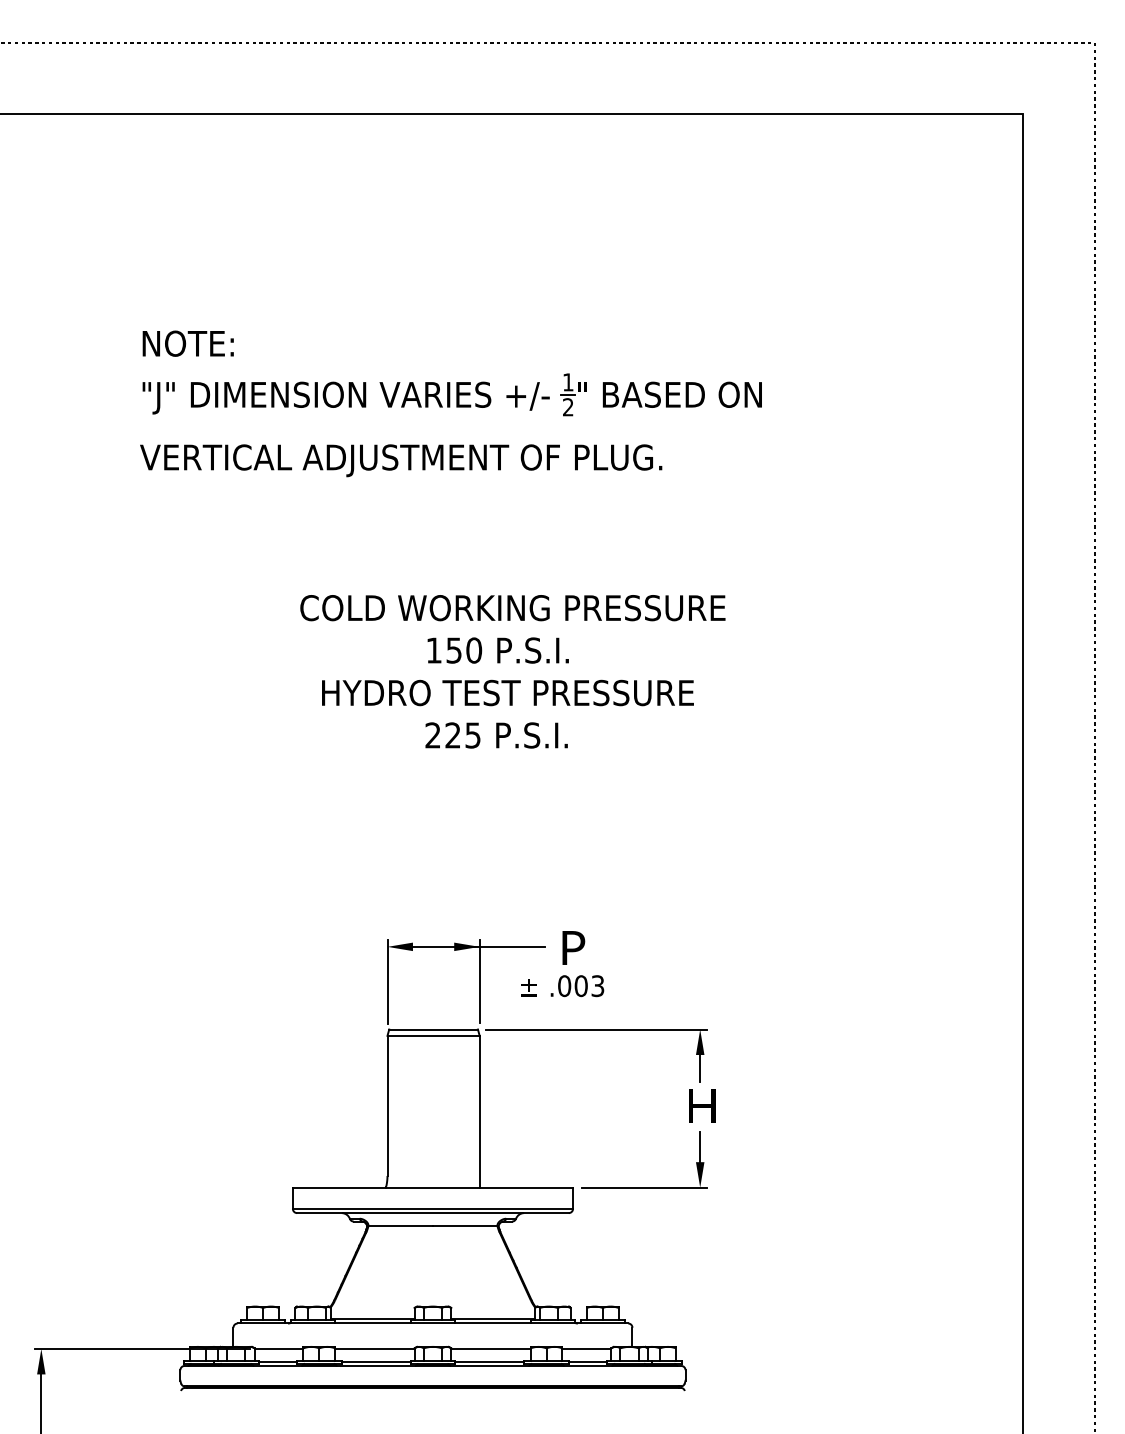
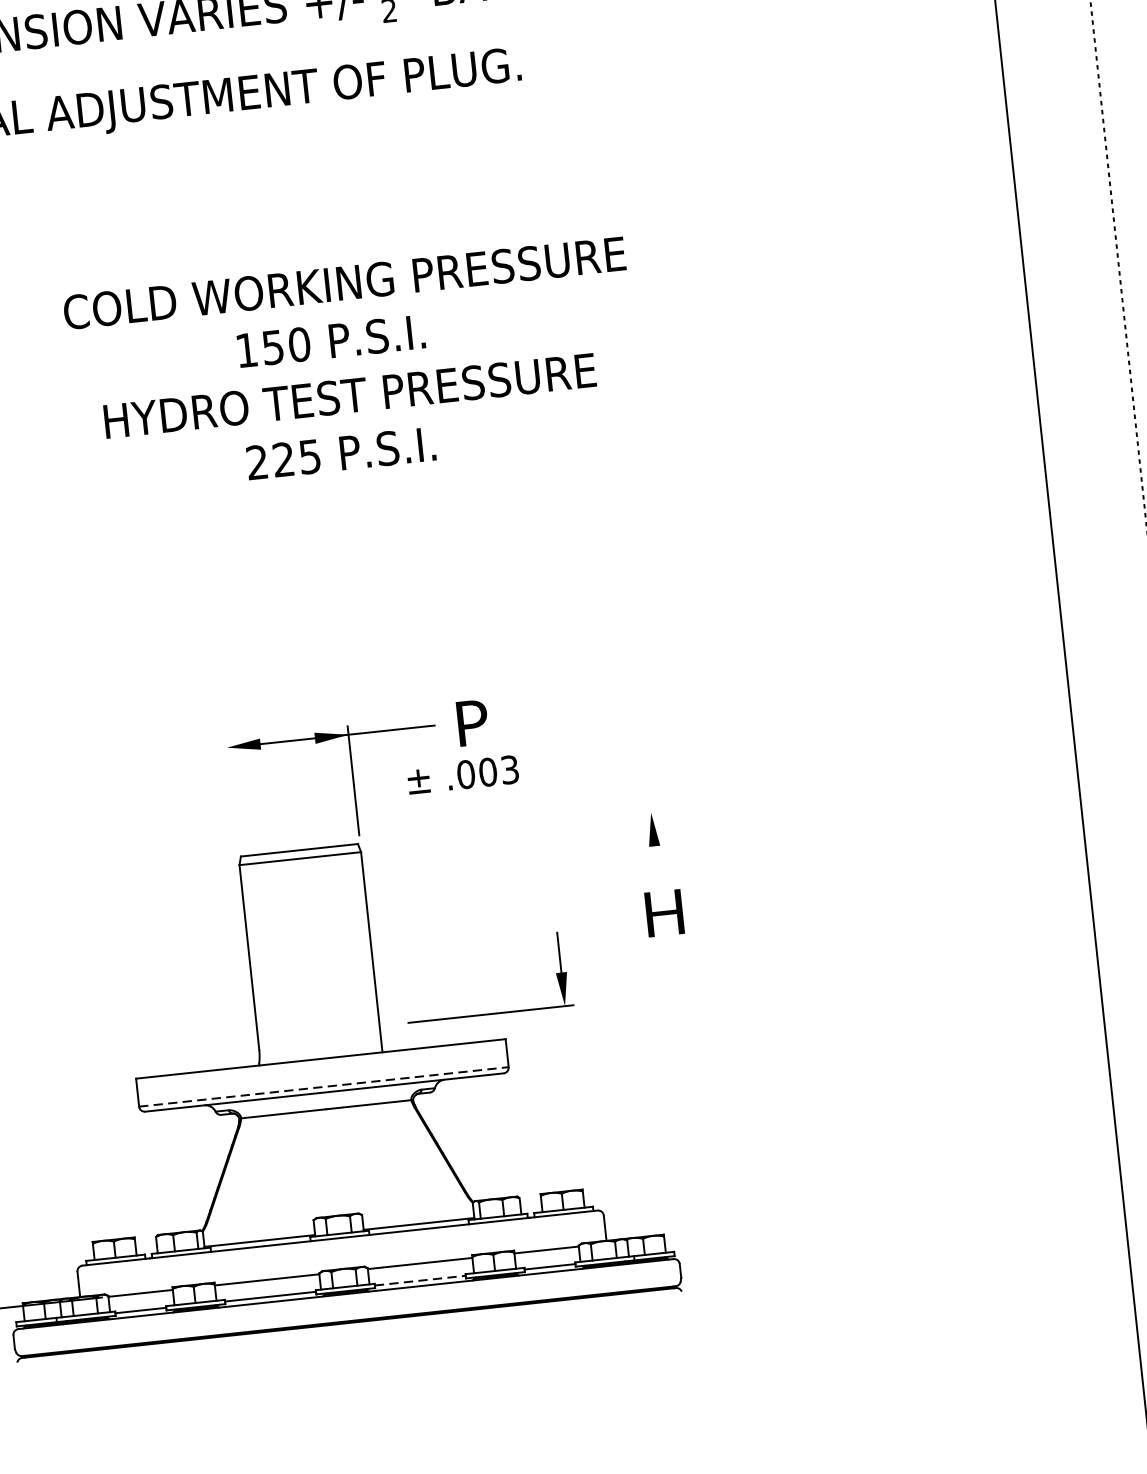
line: (387, 981) -> (231, 793), removed
line: (596, 1029) -> (514, 827), removed
line: (700, 1068) -> (656, 864), removed
part: (644, 1187) -> (491, 1013), moved
line: (433, 1208) -> (324, 1086), solid -> dashed
line: (489, 1361) -> (419, 1280), solid -> dashed

